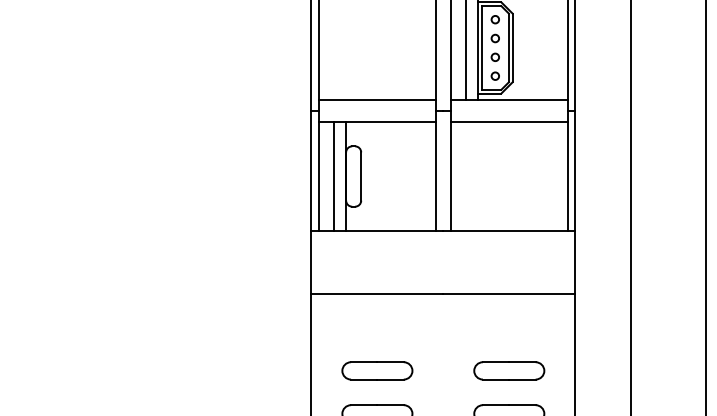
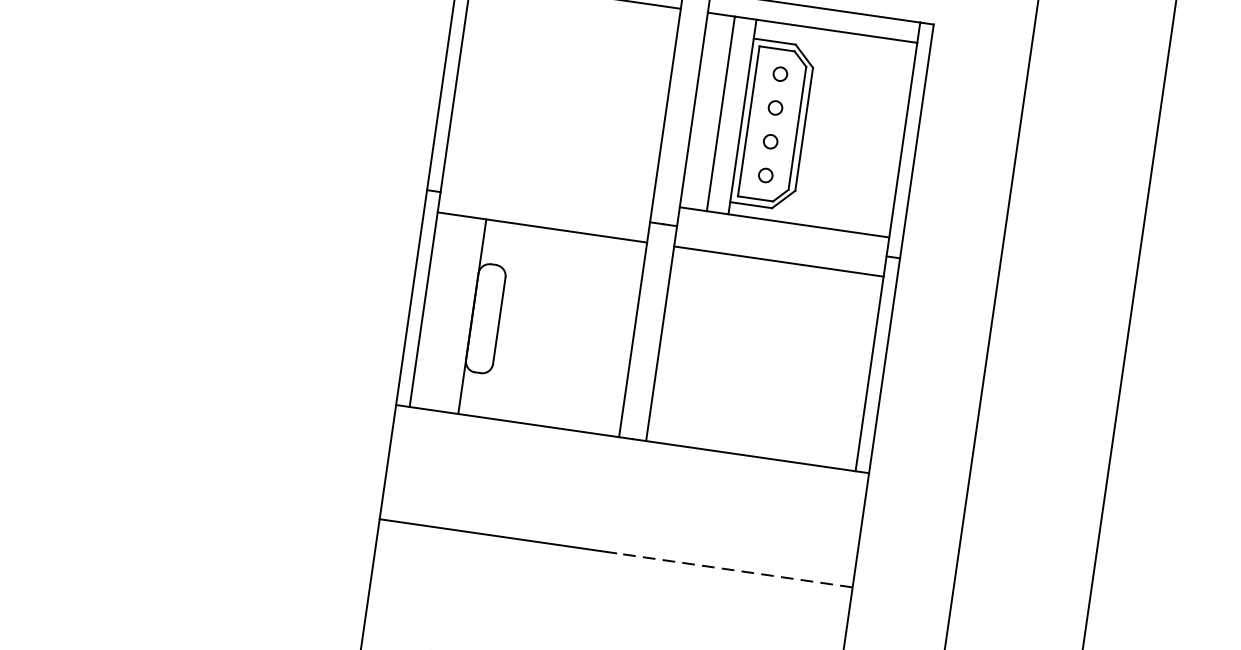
line: (377, 100) -> (548, 188), removed
line: (334, 176) -> (451, 313), removed
line: (509, 294) -> (734, 570), solid -> dashed

